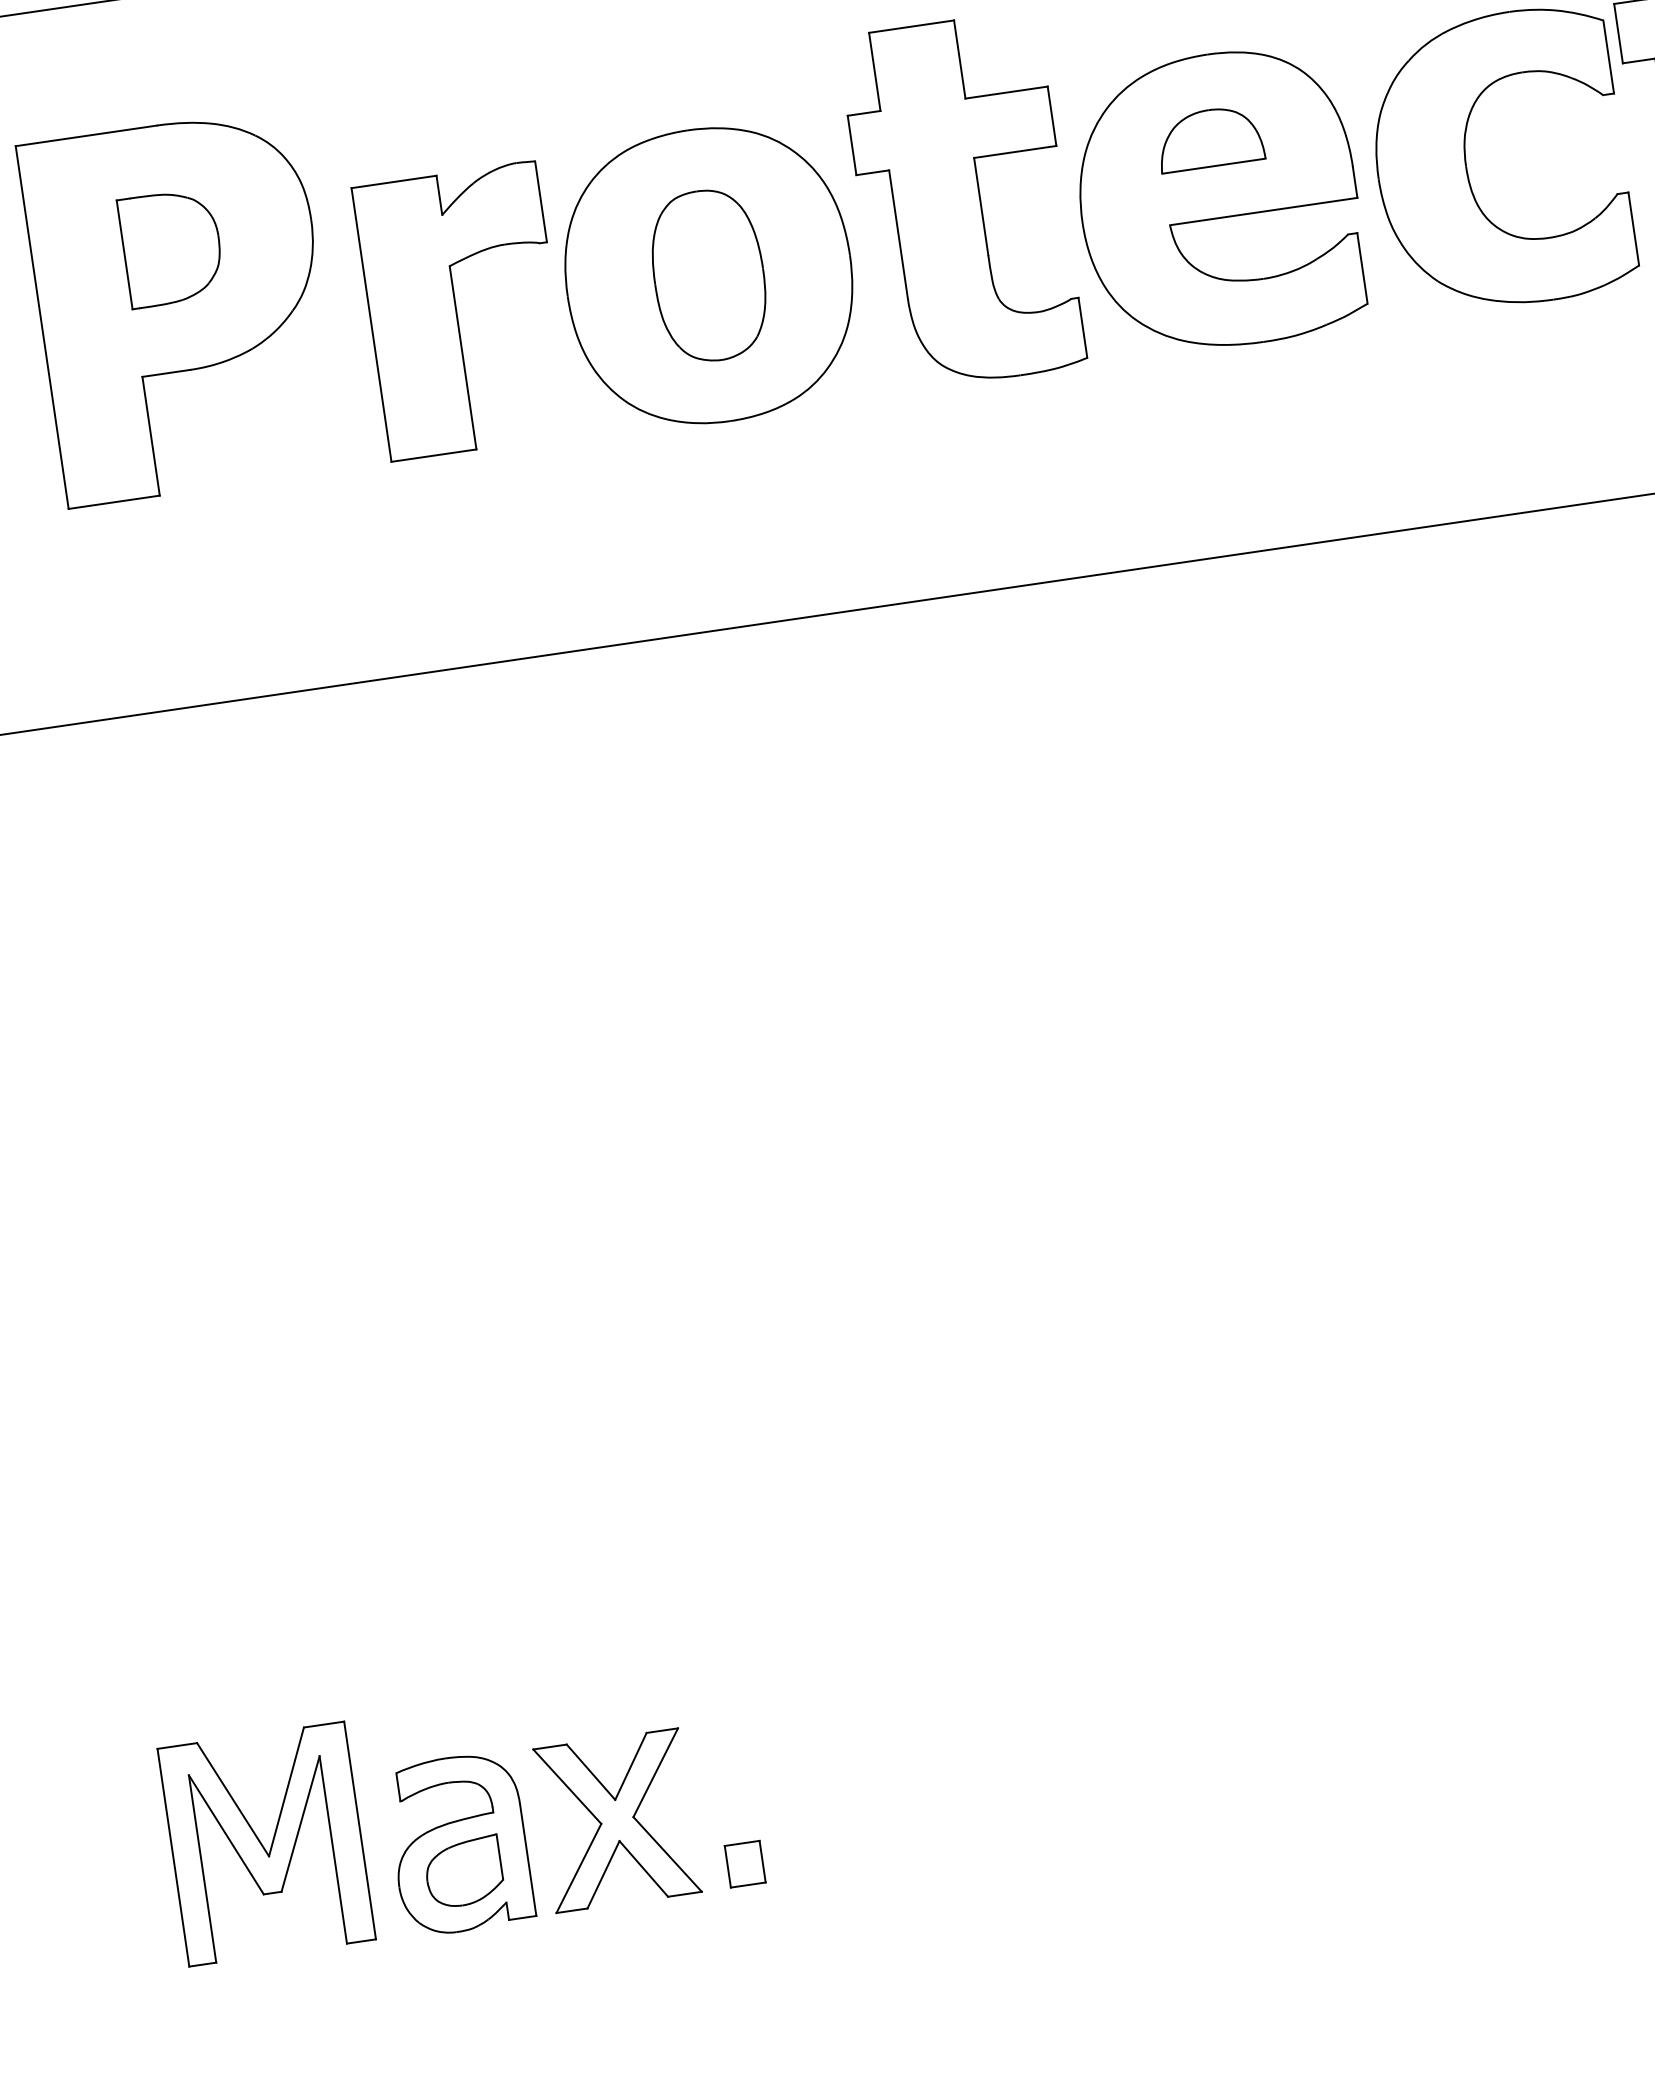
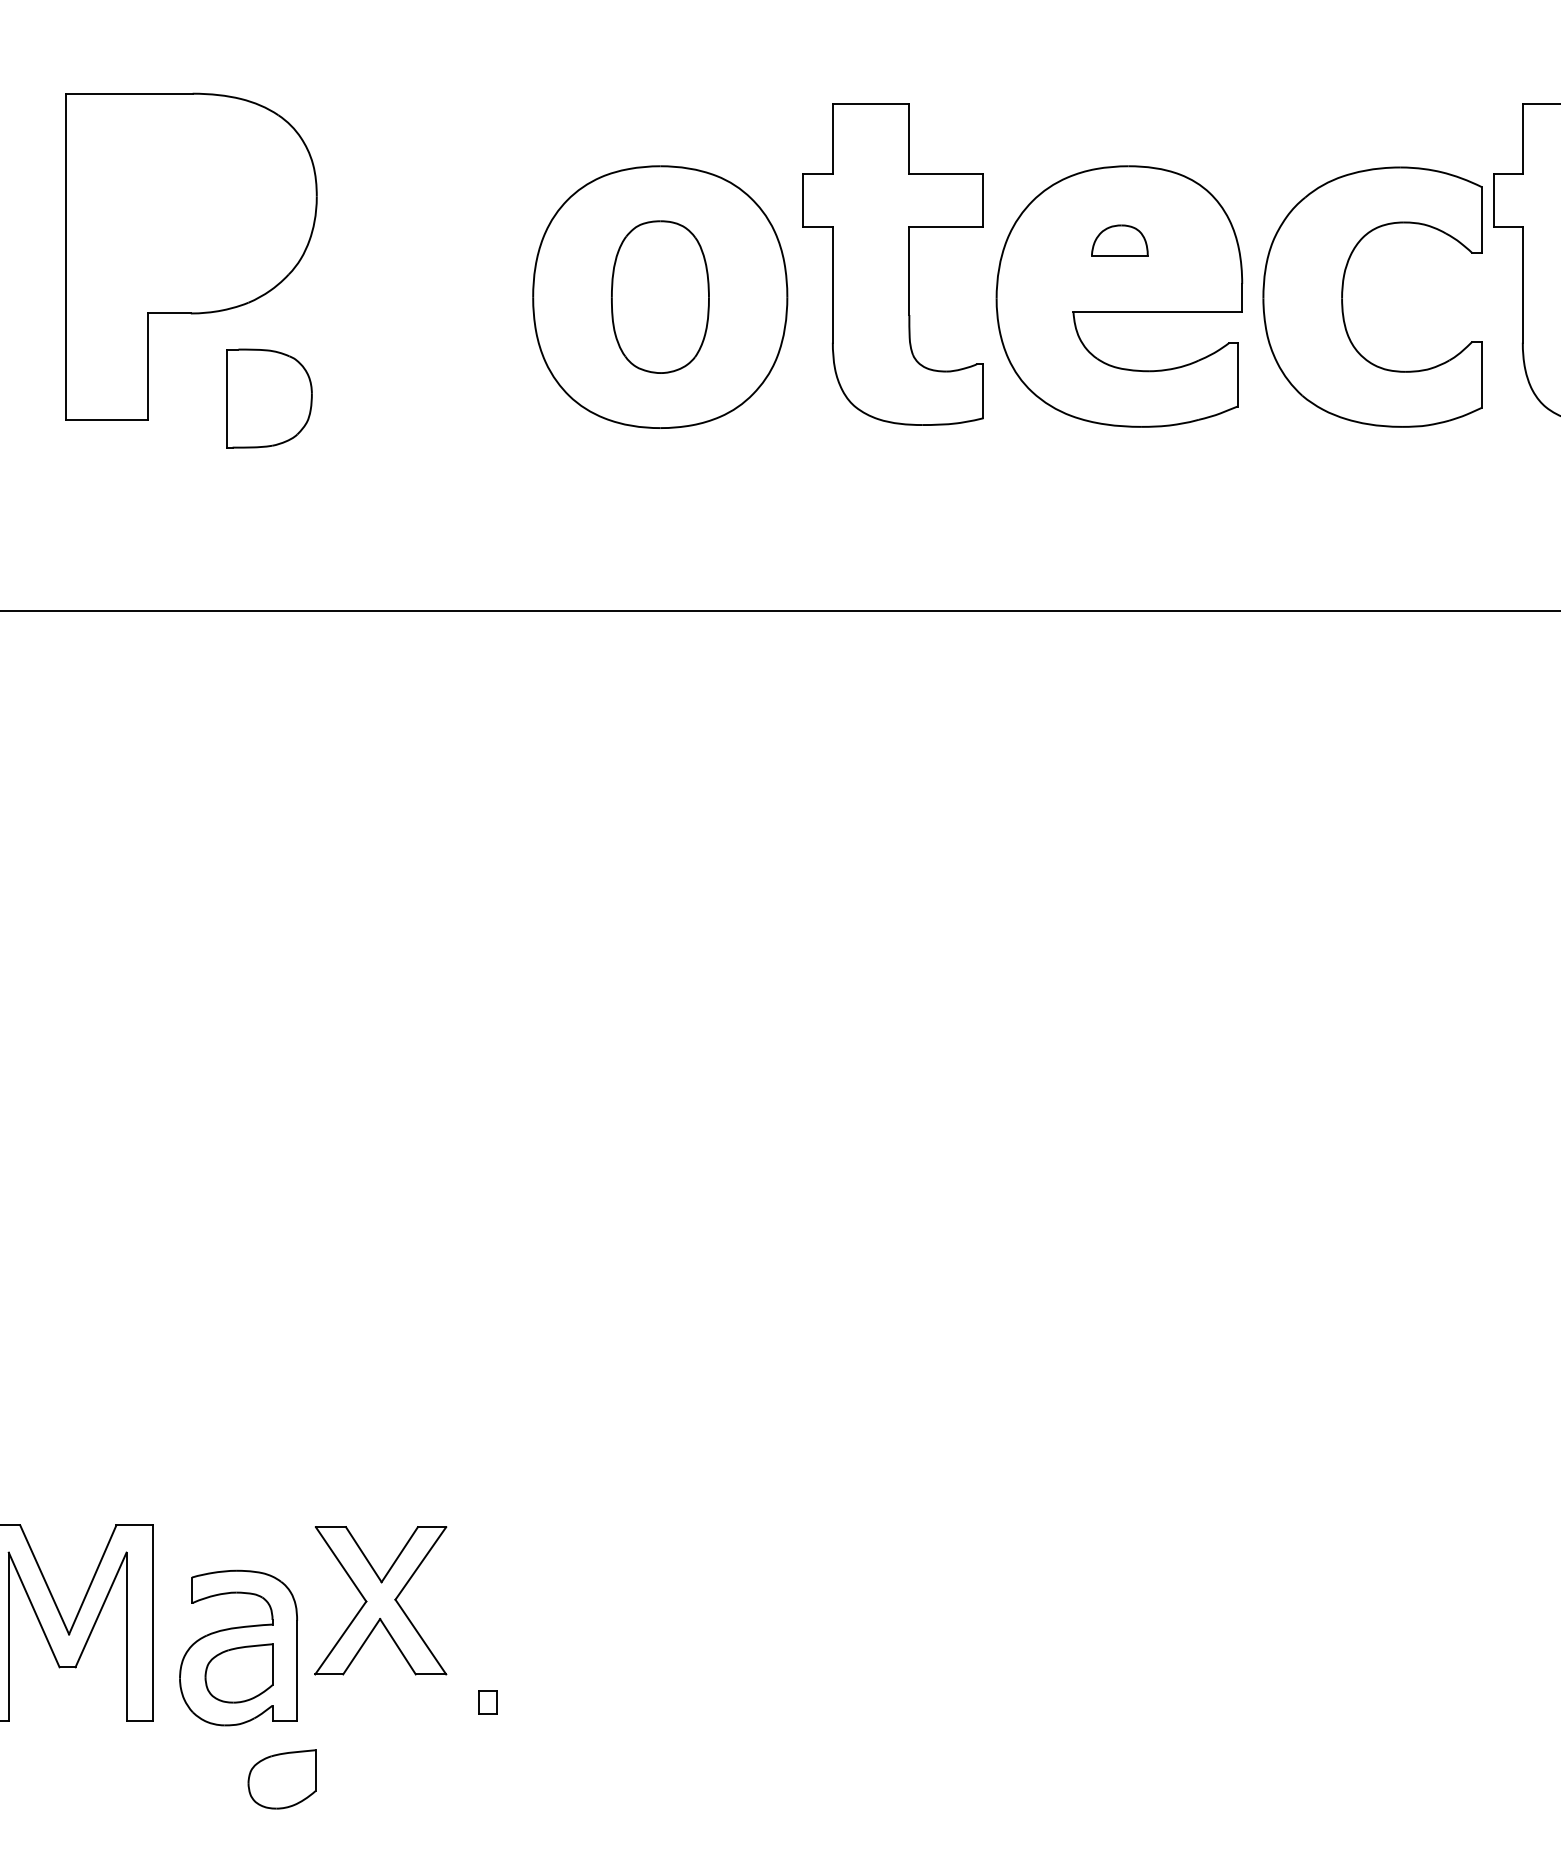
part: (1209, 138) -> (1119, 240), size x0.6
part: (172, 247) -> (269, 398), moved
part: (462, 310) -> (438, 296), removed
part: (616, 1820) -> (380, 1600), moved
part: (744, 1864) -> (487, 1702), size x0.6
part: (528, 1983) -> (281, 1779), added

